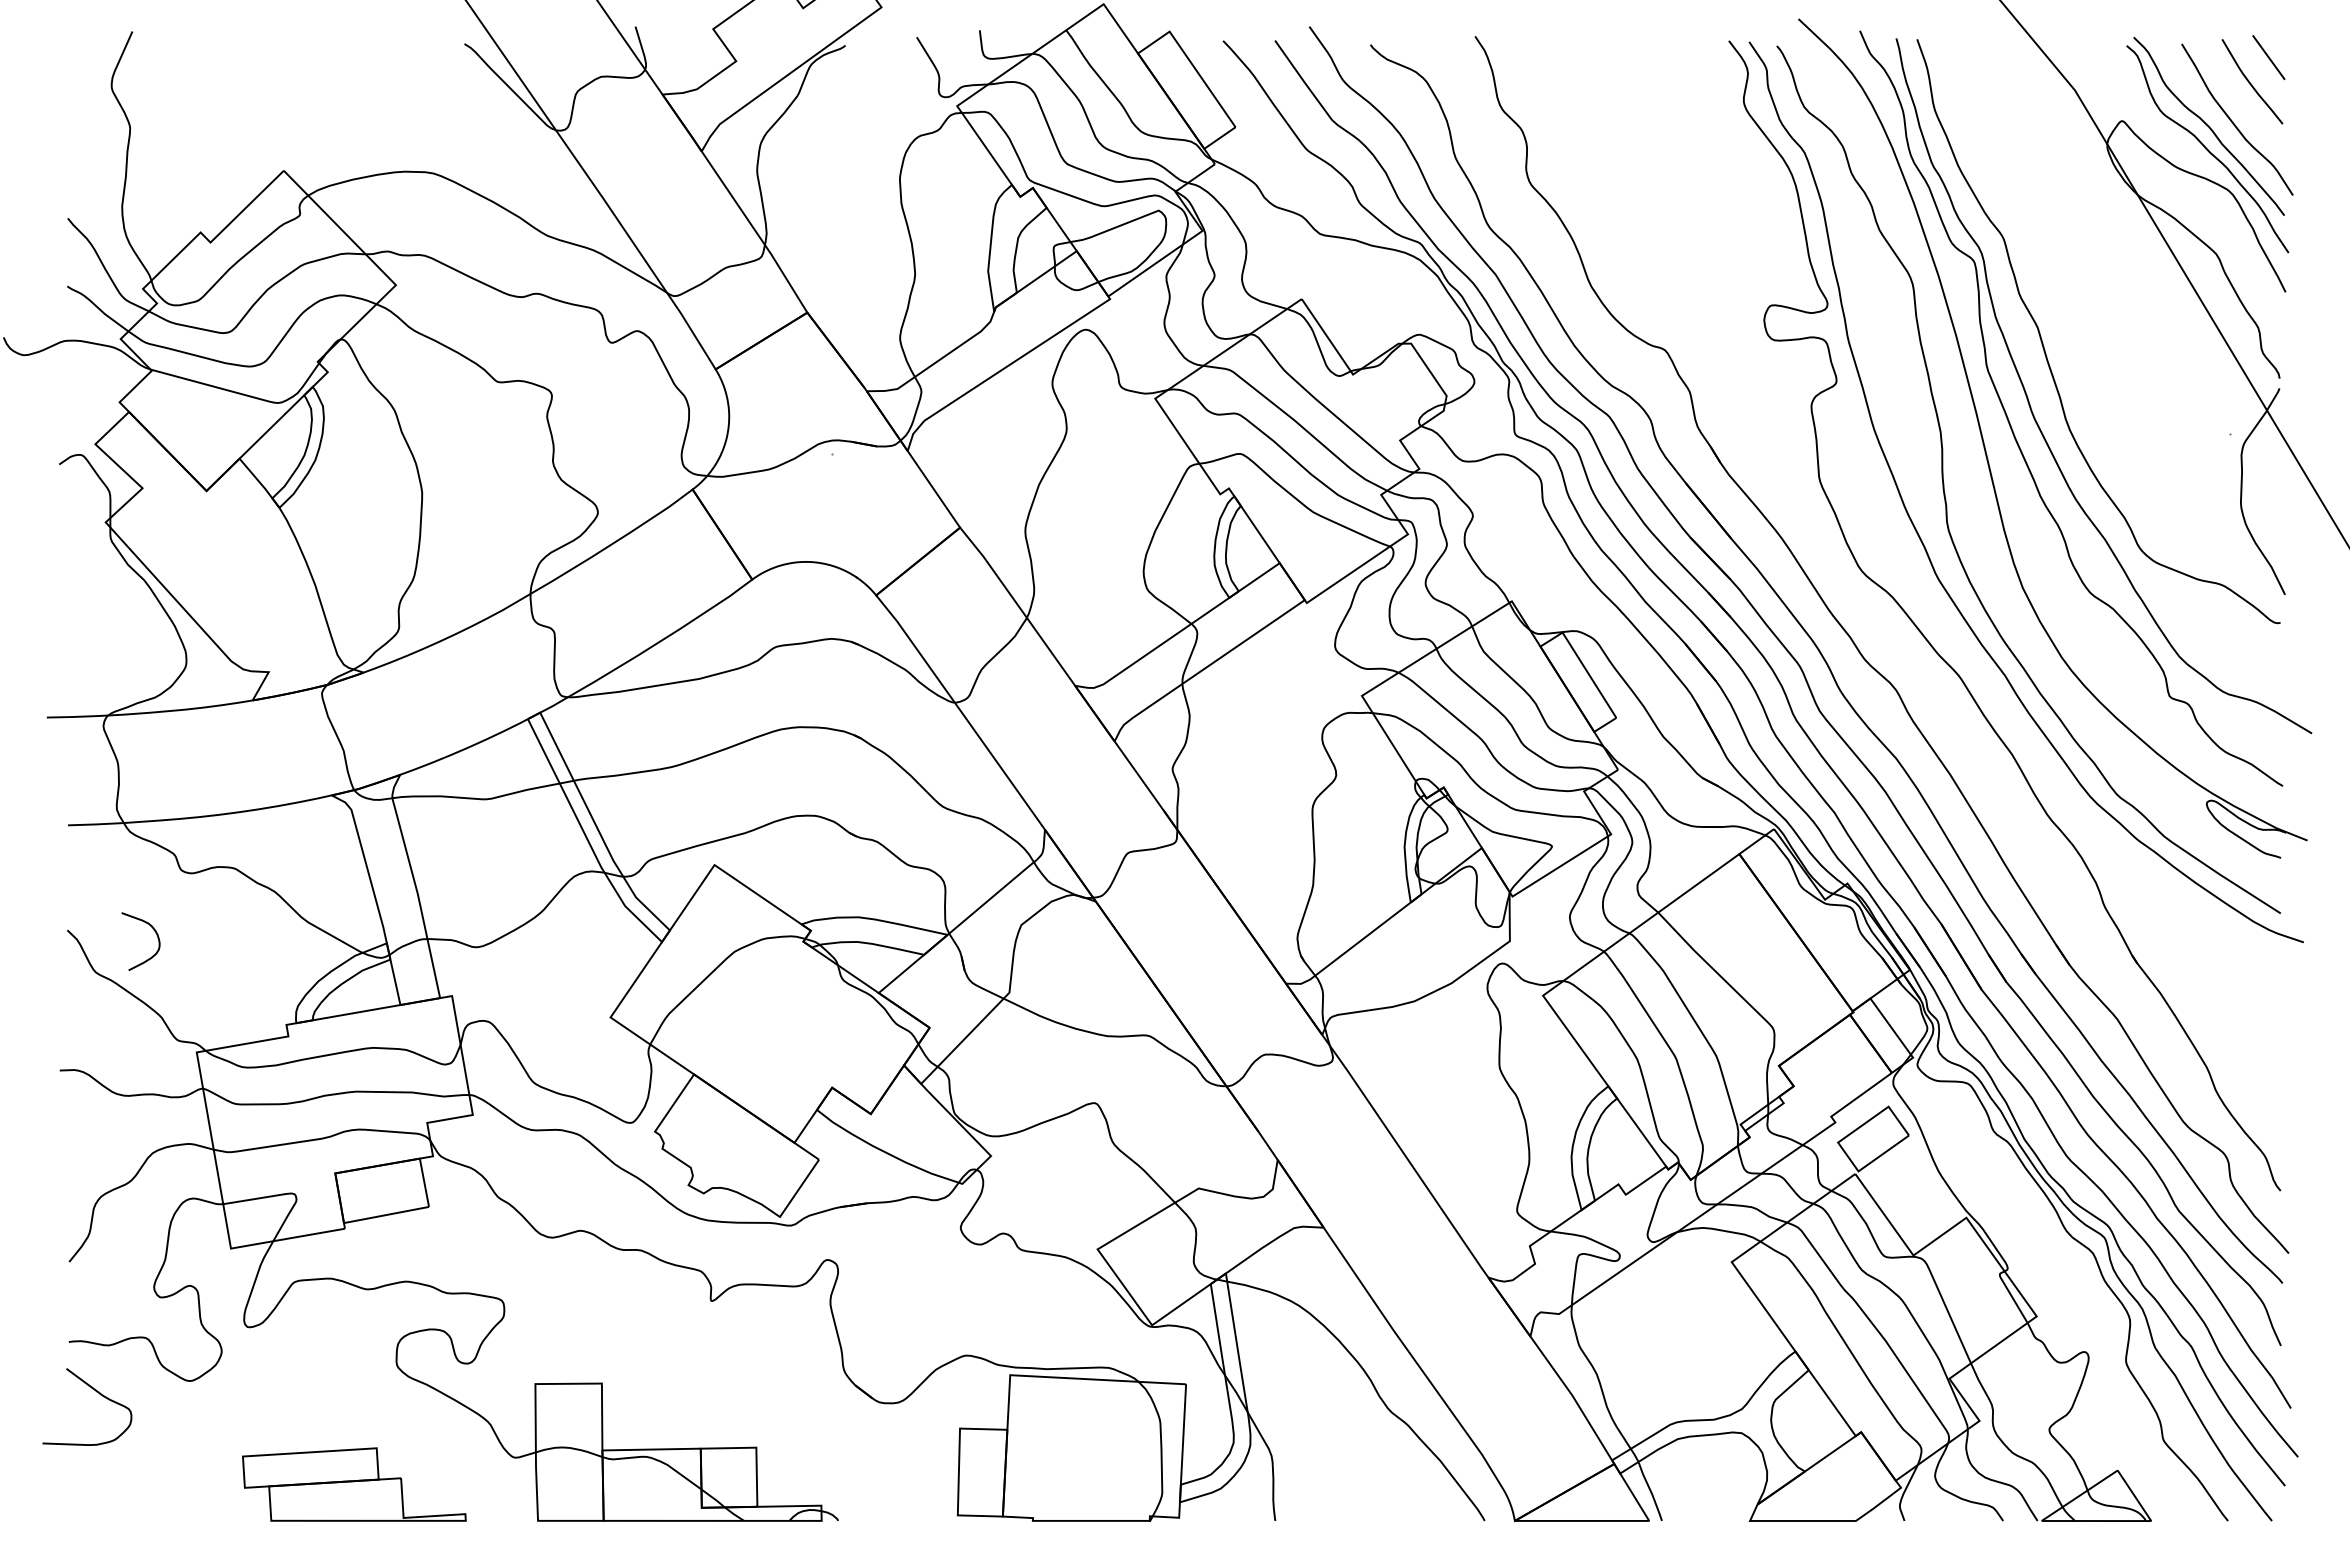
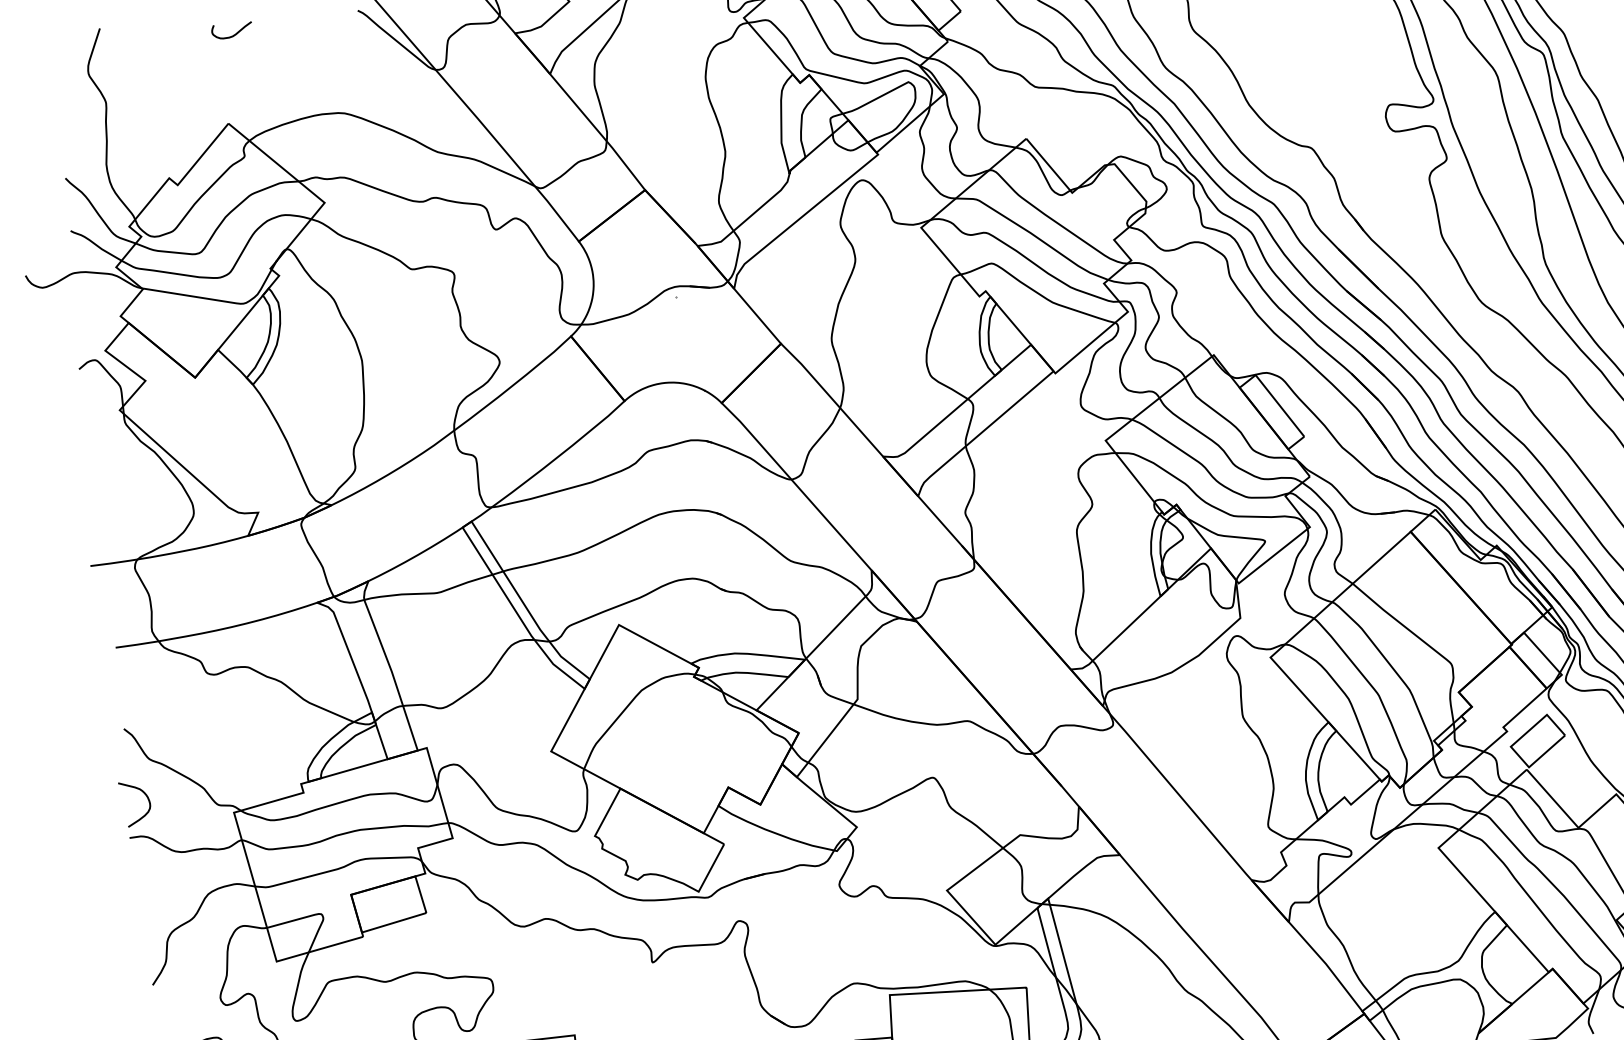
curve: (303, 57) -> (234, 34), added
curve: (155, 933) -> (146, 796), moved

